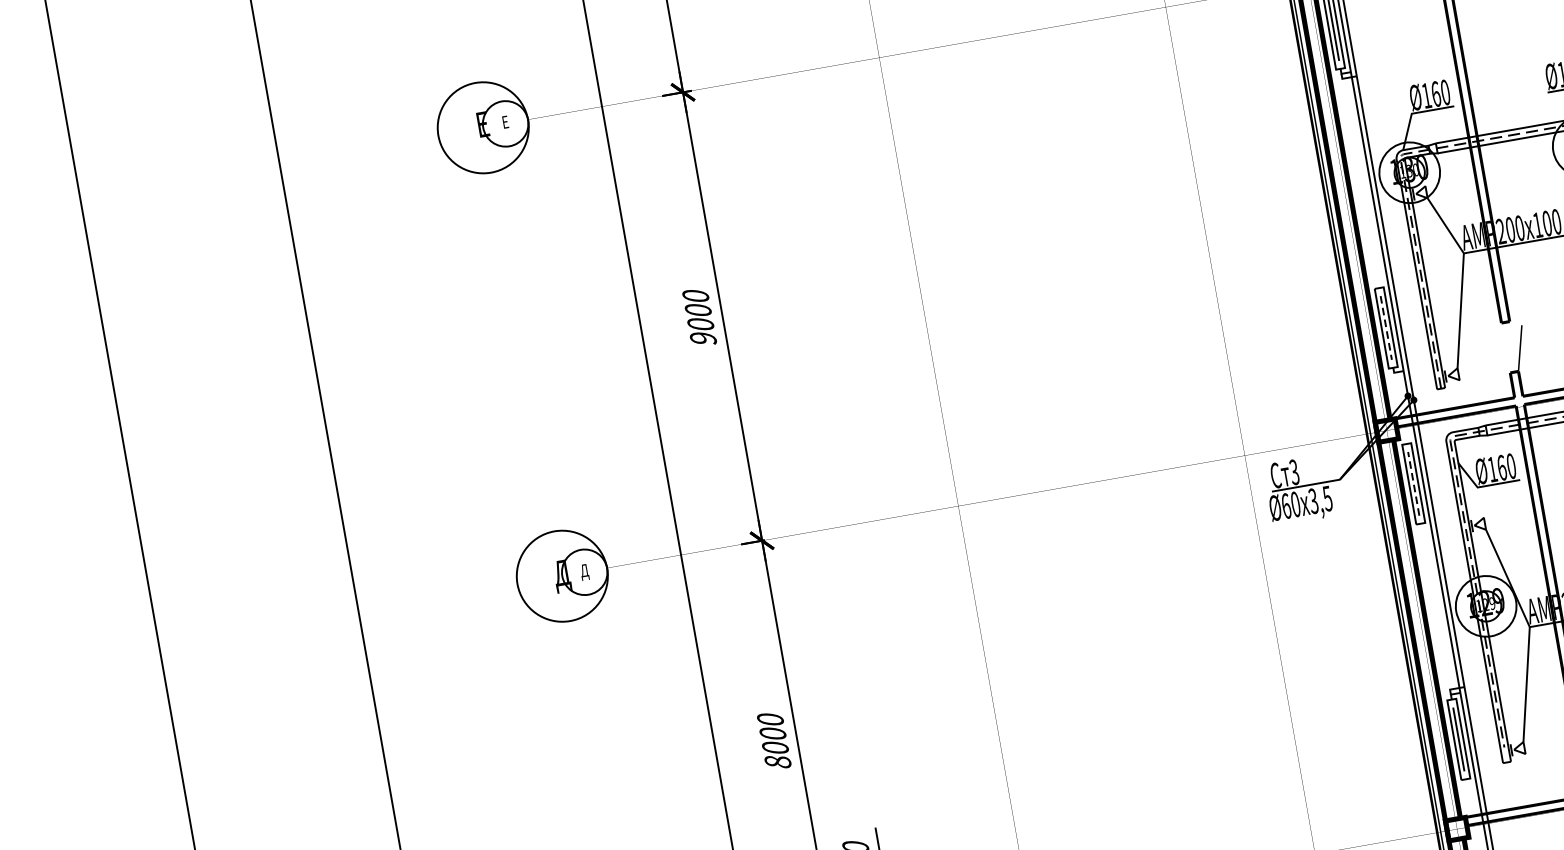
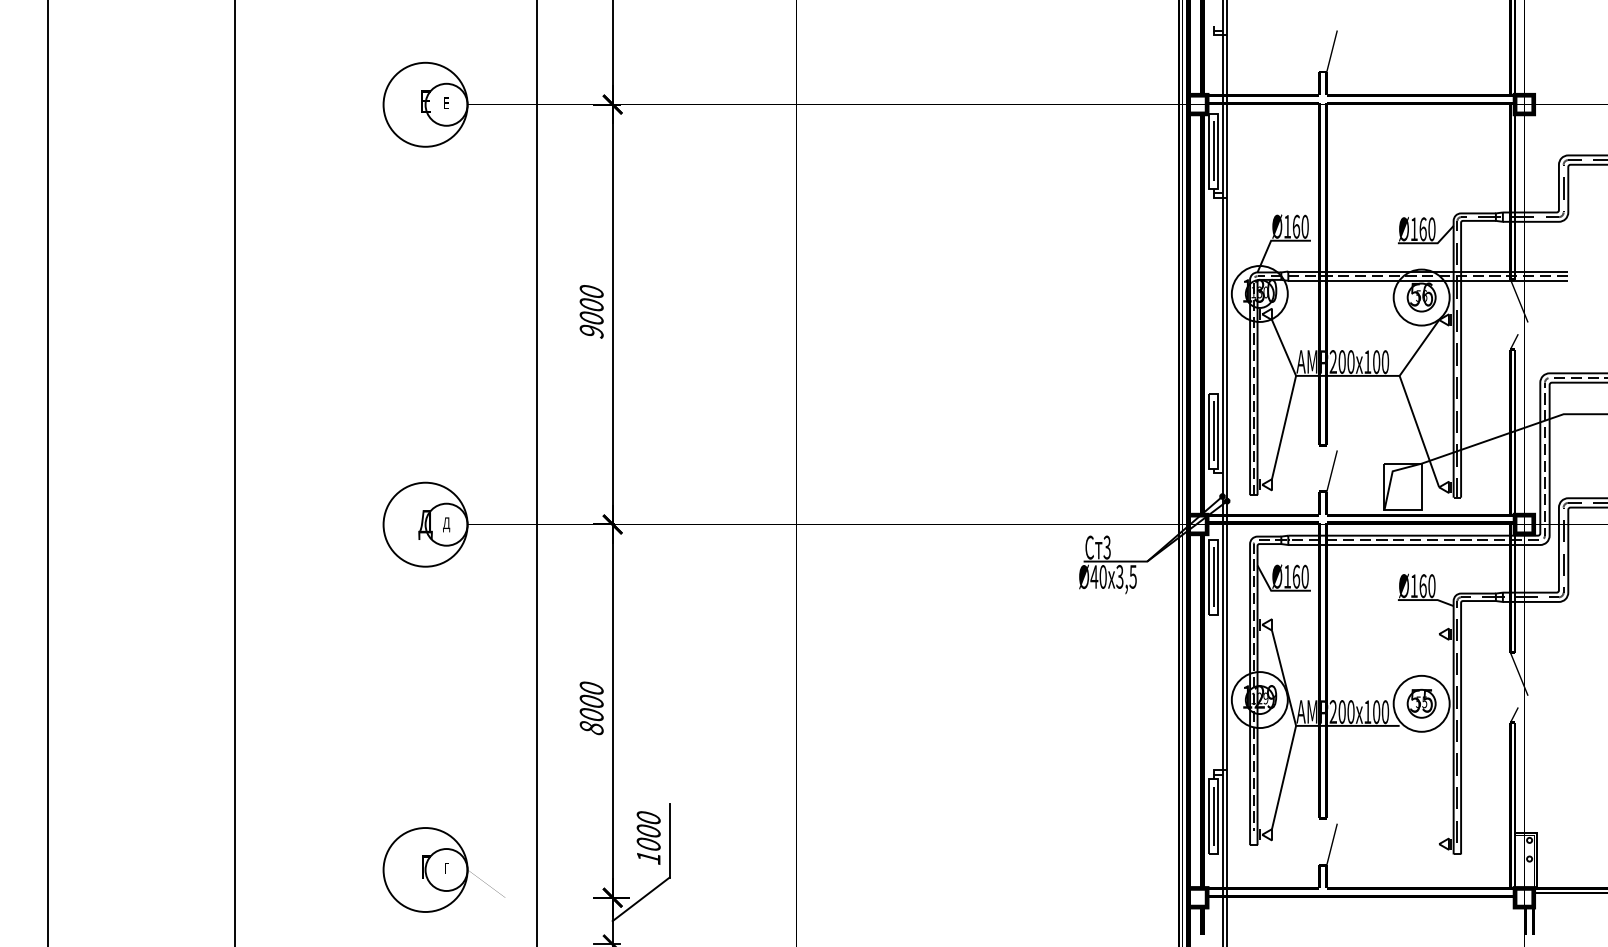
line: (1386, 328) -> (1213, 431), dashed -> solid
line: (1413, 484) -> (1213, 577), dashed -> solid
text: (1286, 505) -> (1094, 576), Ø60 -> Ø40

